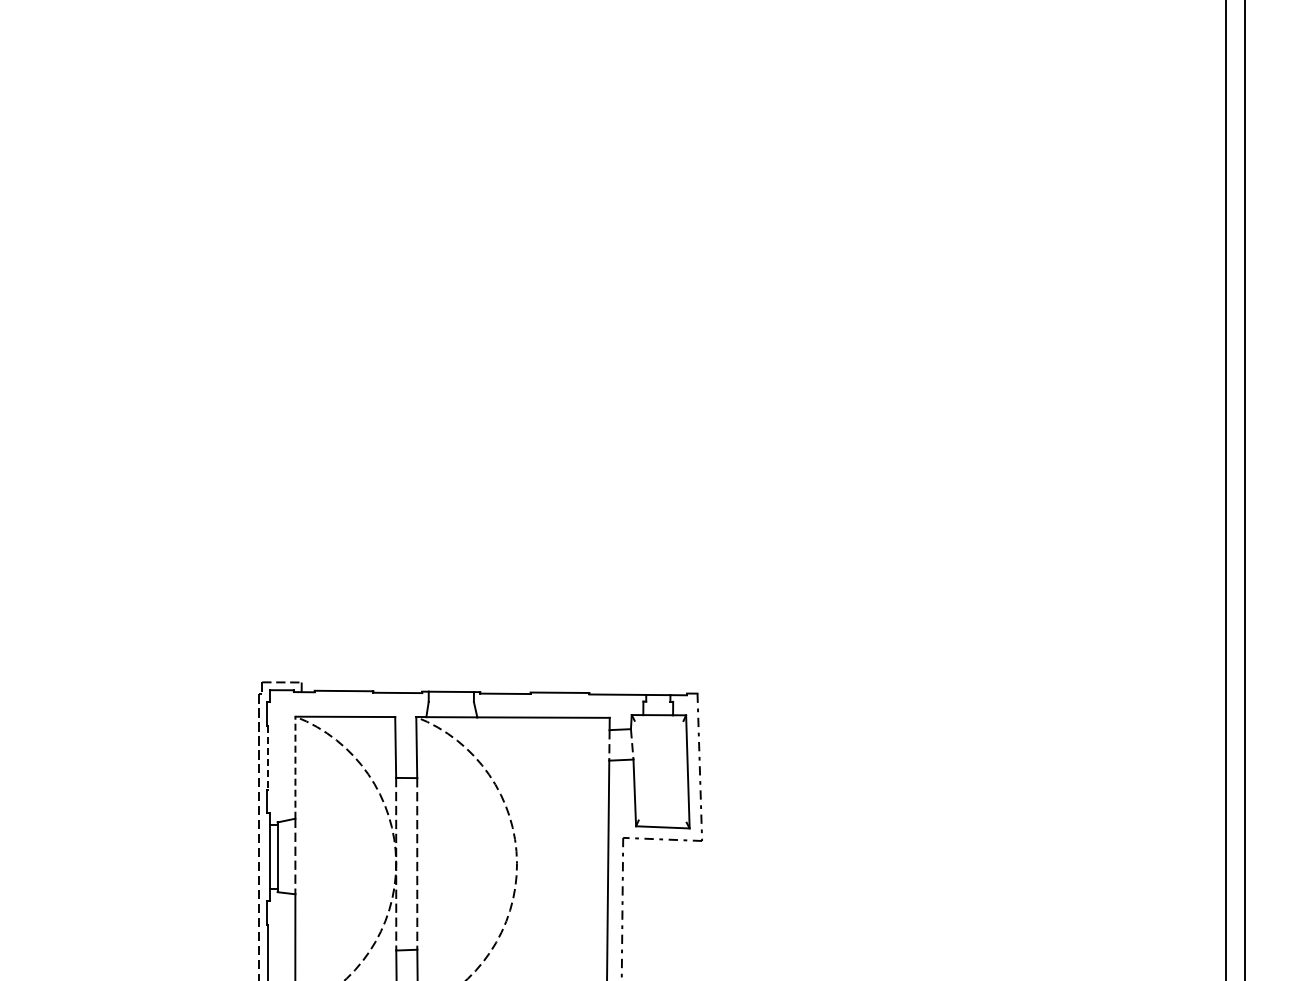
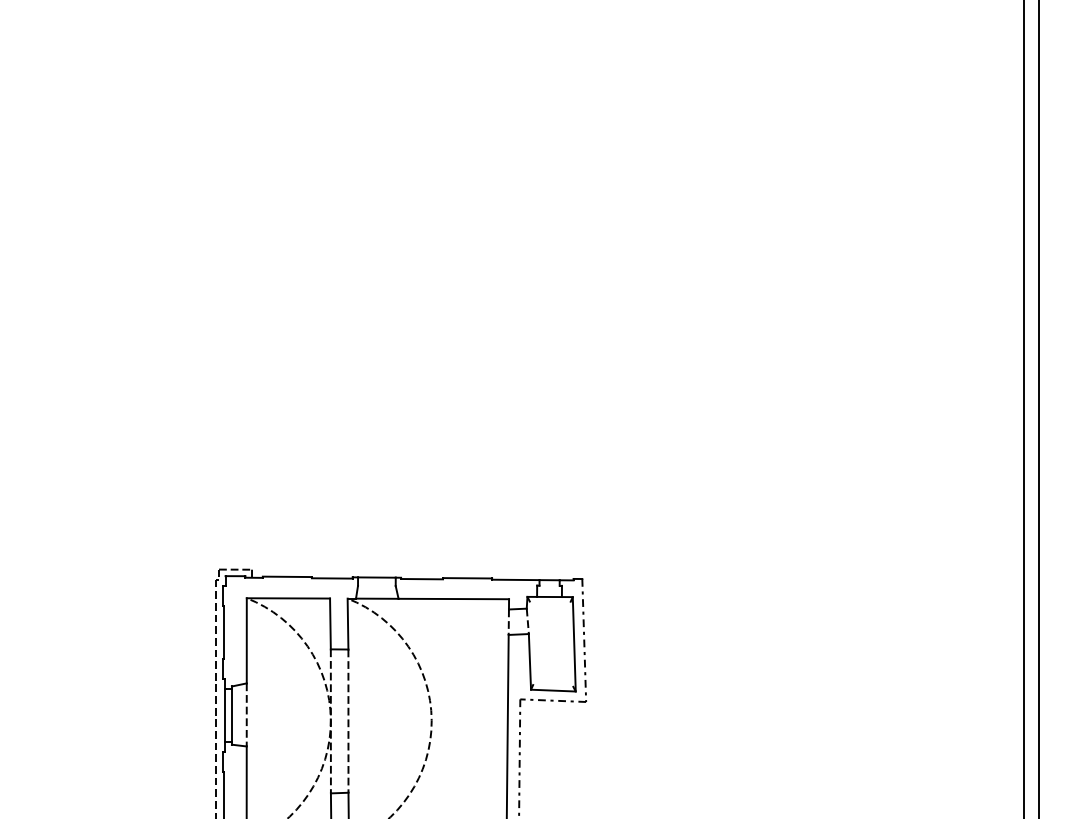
line: (268, 757) -> (224, 632), dashed -> solid
line: (295, 767) -> (246, 640), dashed -> solid

